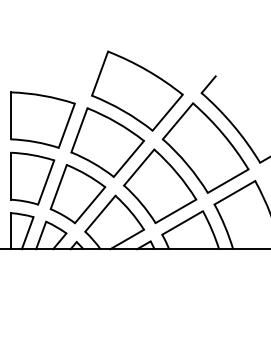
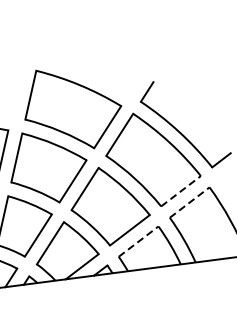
line: (228, 180) -> (181, 190), solid -> dashed
line: (235, 192) -> (190, 202), solid -> dashed
line: (183, 222) -> (139, 241), solid -> dashed

